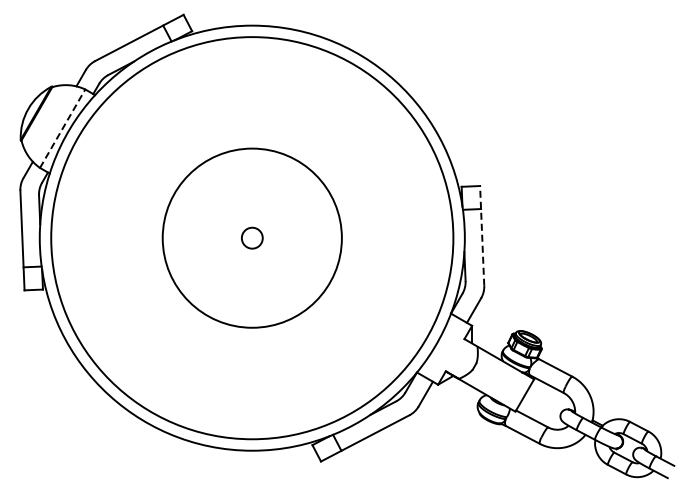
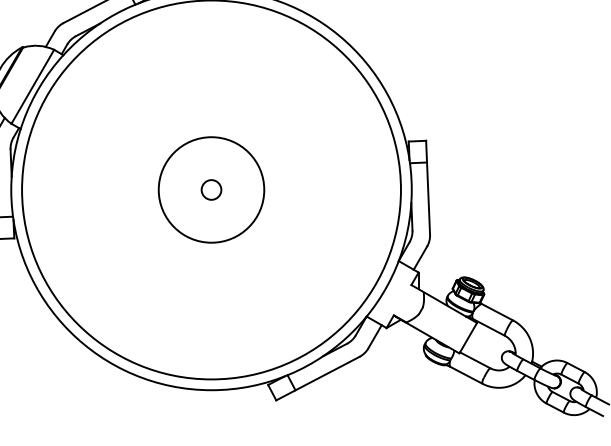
line: (62, 128) -> (32, 86), dashed -> solid
line: (482, 235) -> (428, 187), dashed -> solid
circle: (252, 238) -> (211, 190), size x0.62

